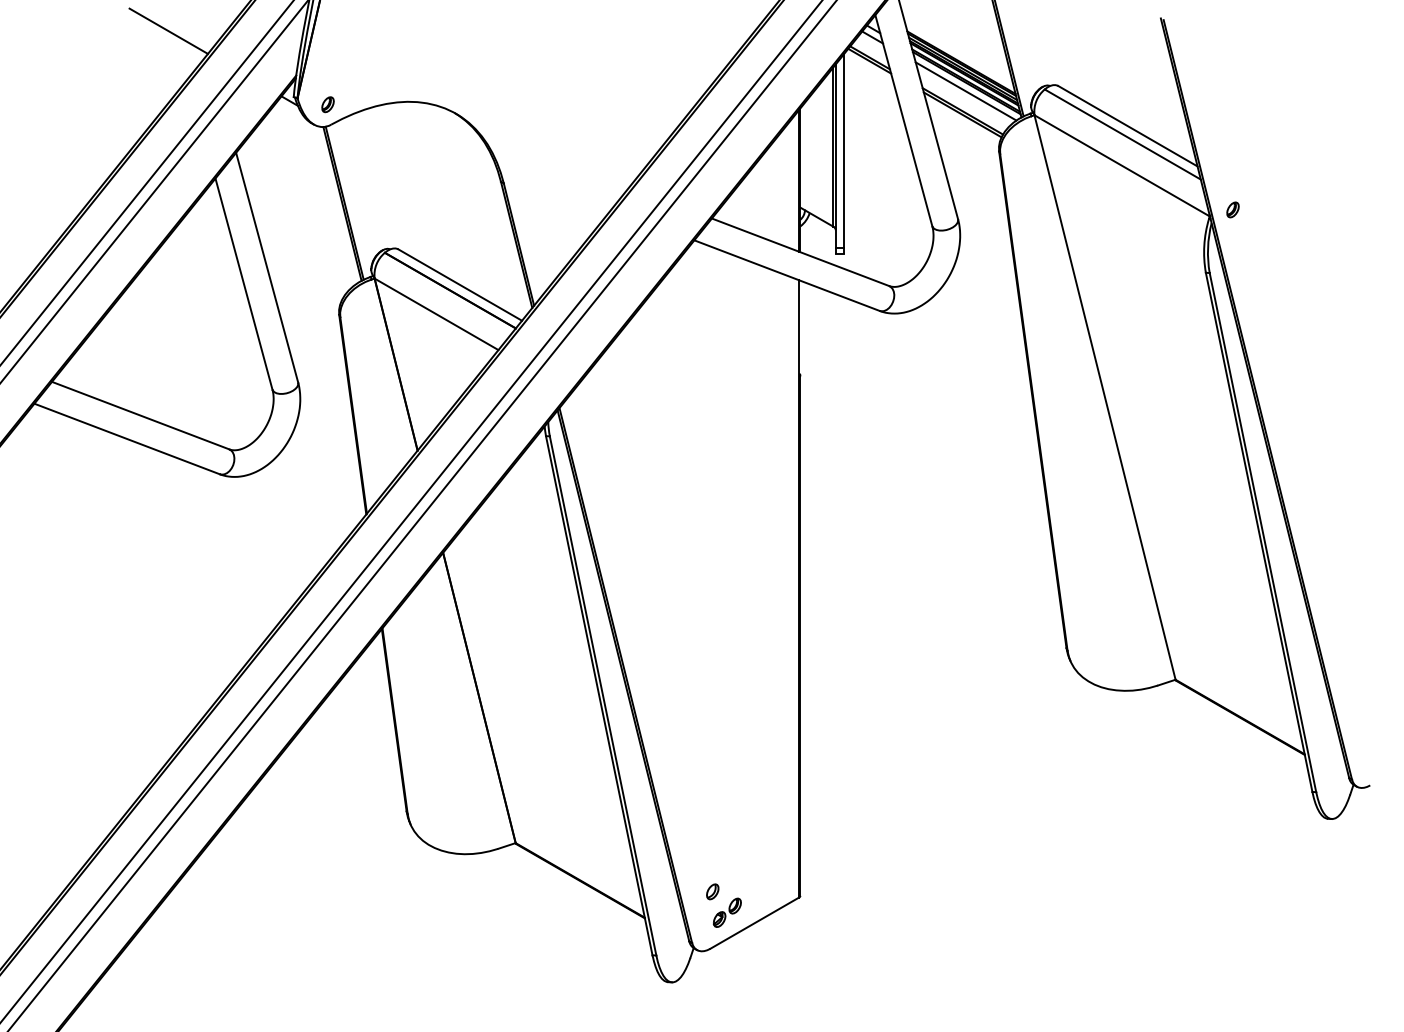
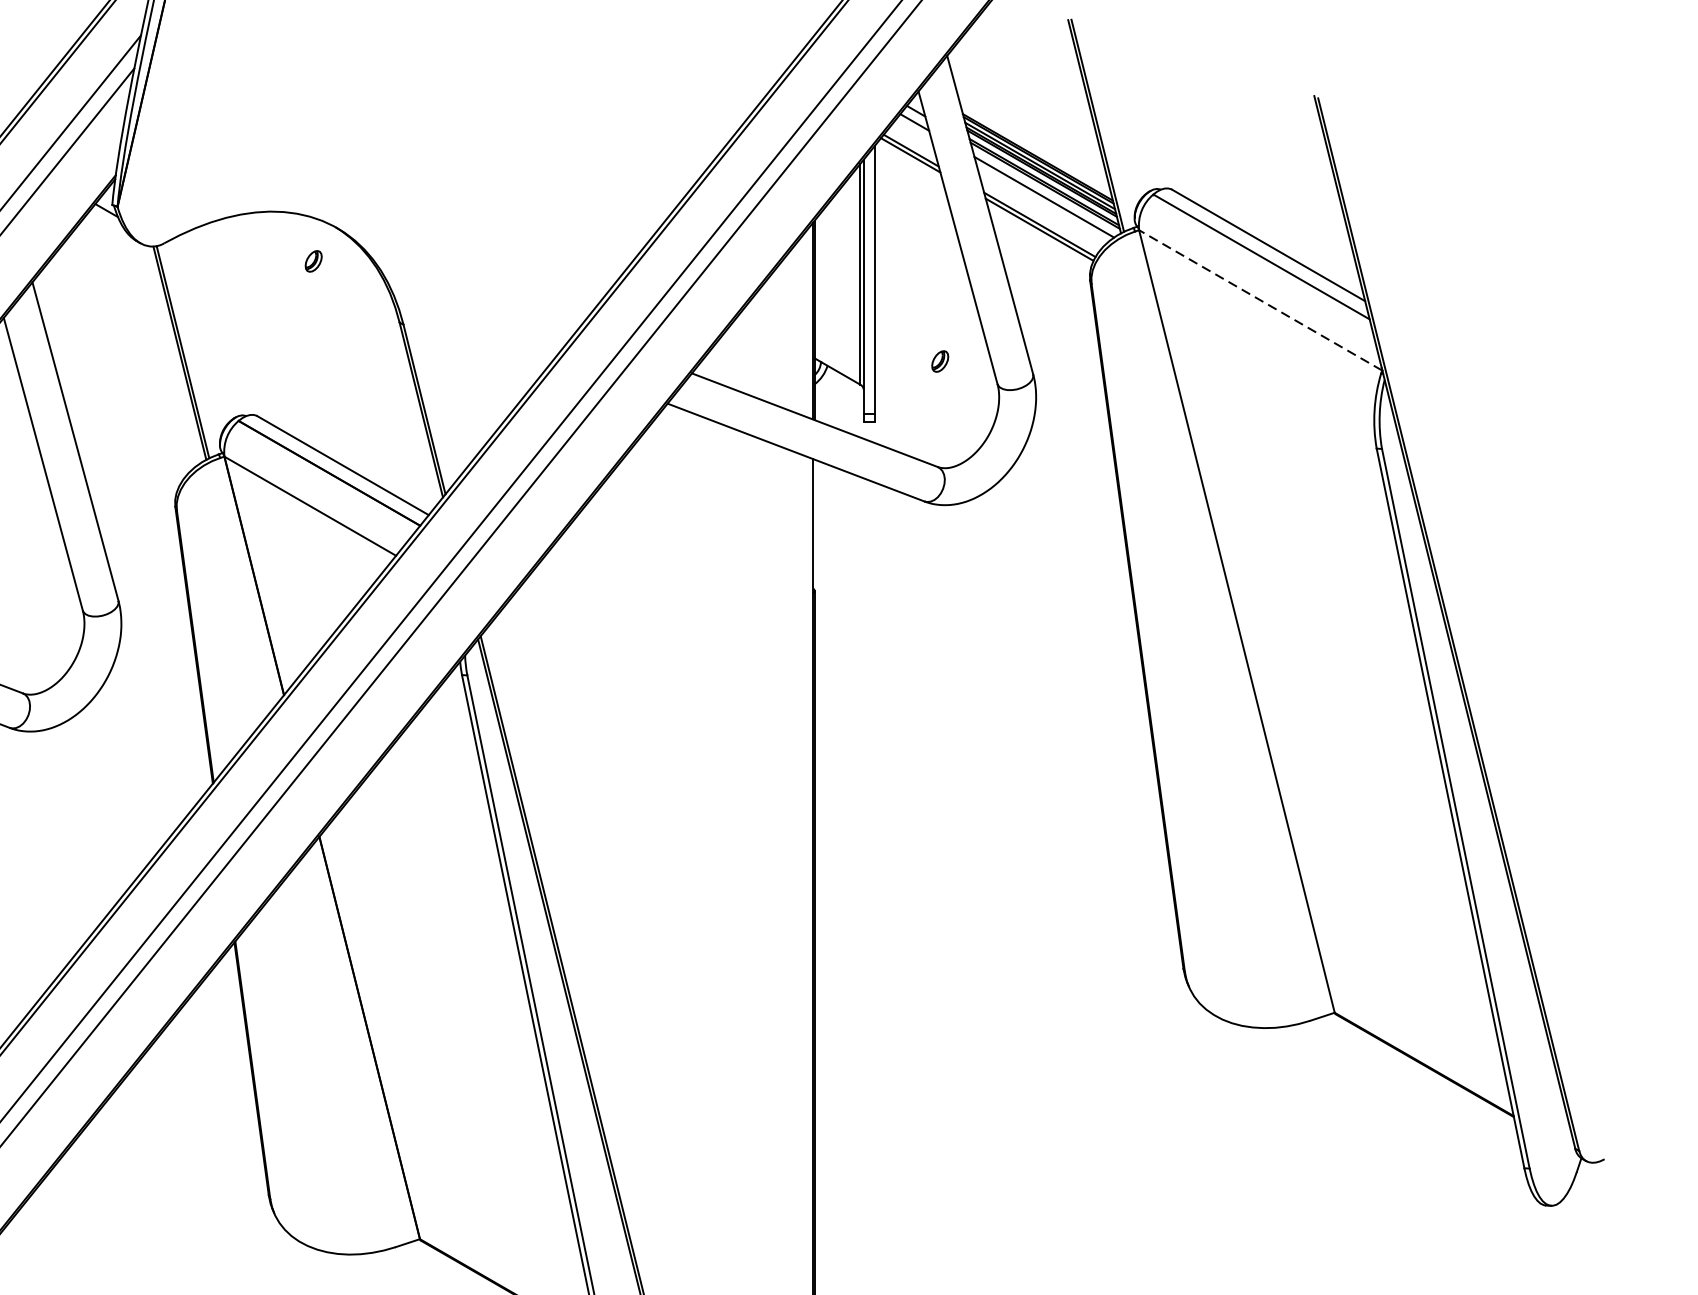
part: (327, 104) -> (312, 261), moved
line: (1121, 165) -> (1259, 299), solid -> dashed
part: (1232, 209) -> (939, 360), moved

